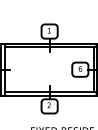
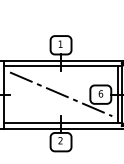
line: (49, 69) -> (60, 94), added

